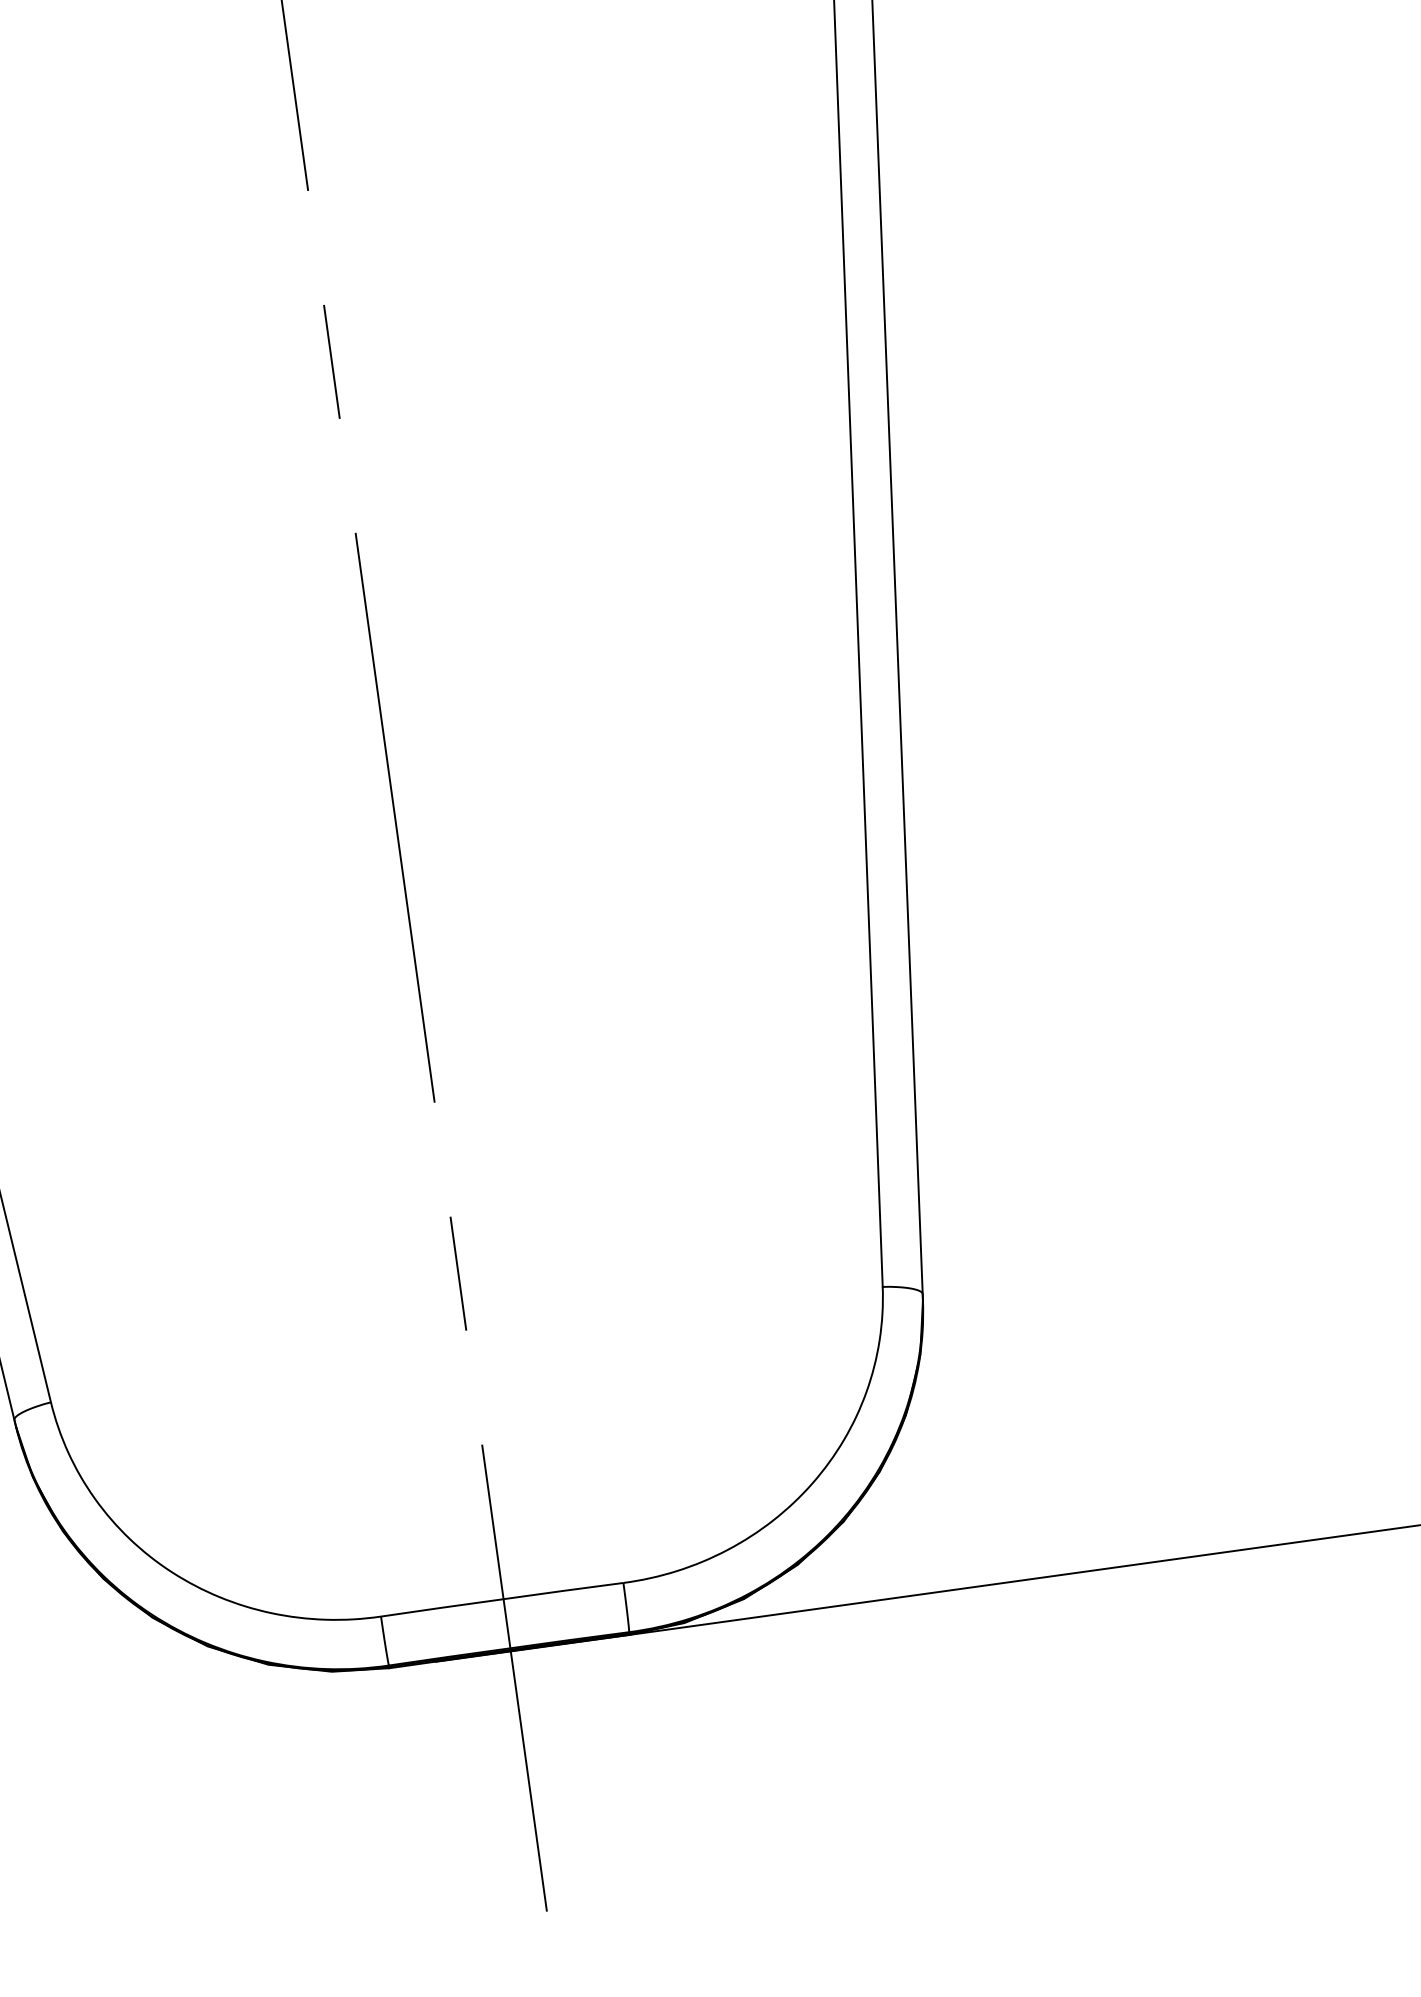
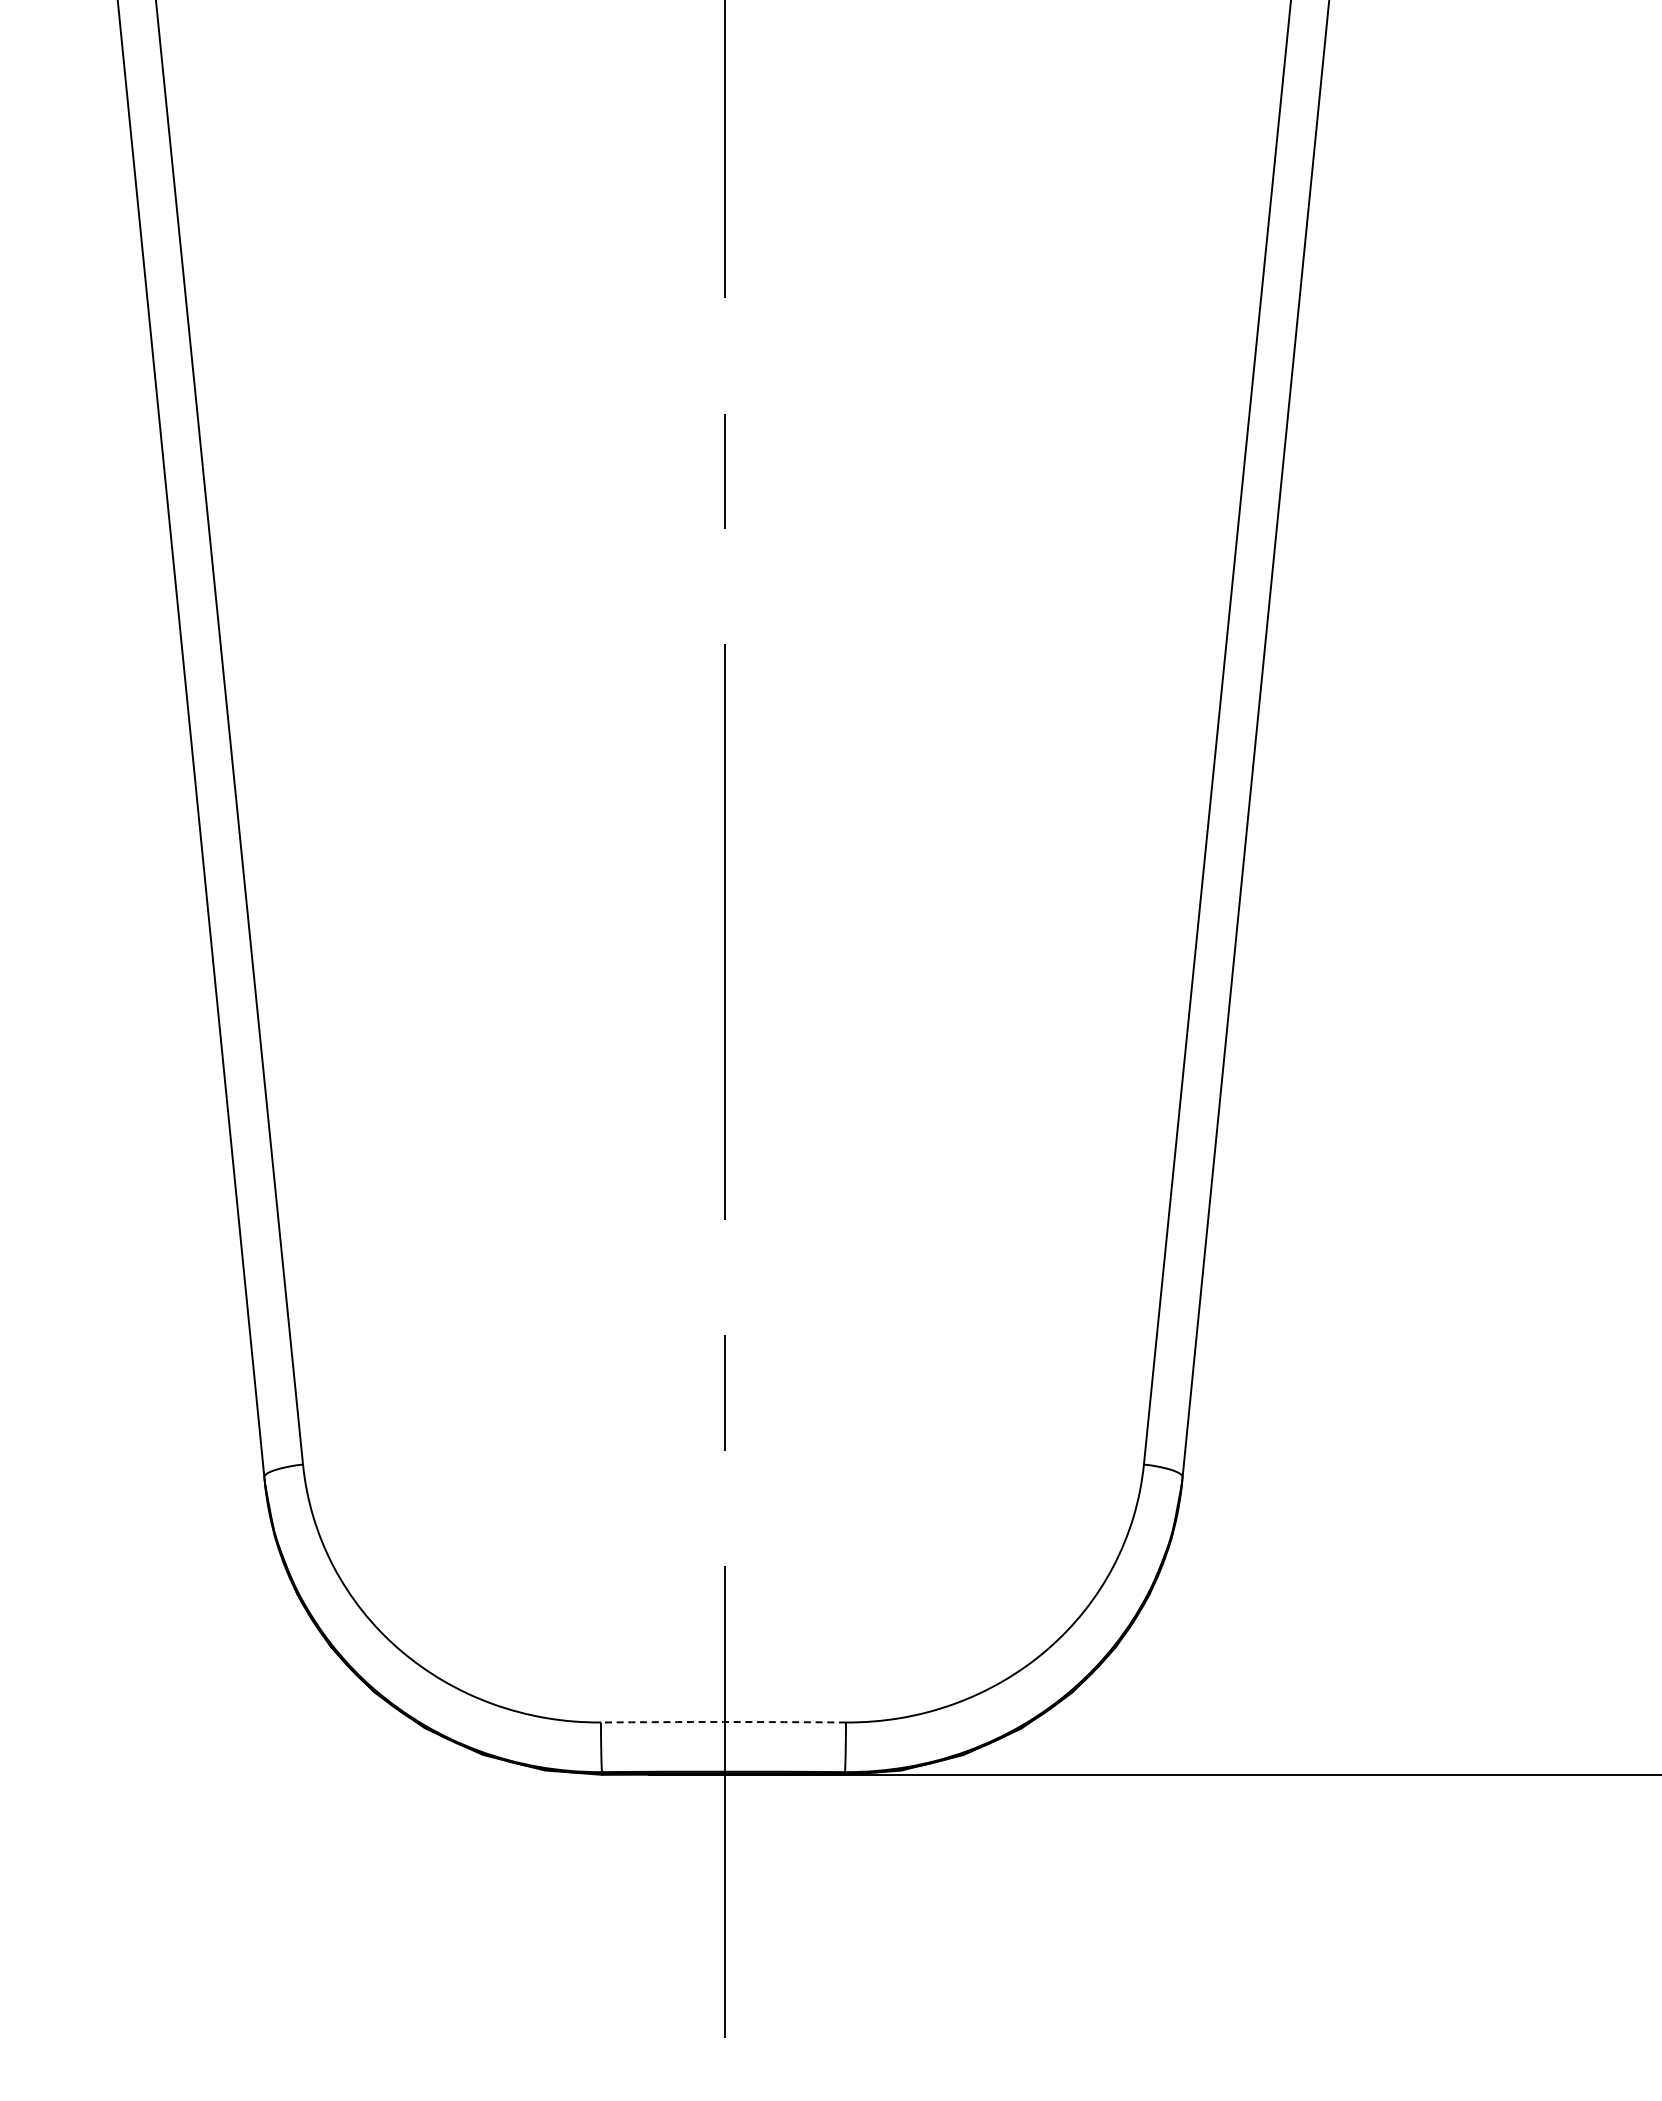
arc: (502, 1599) -> (723, 1722), solid -> dashed

